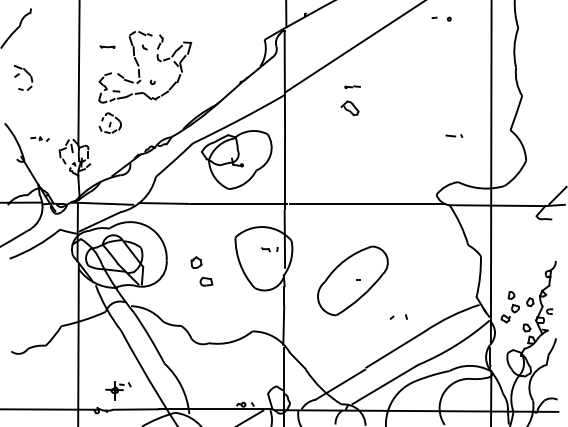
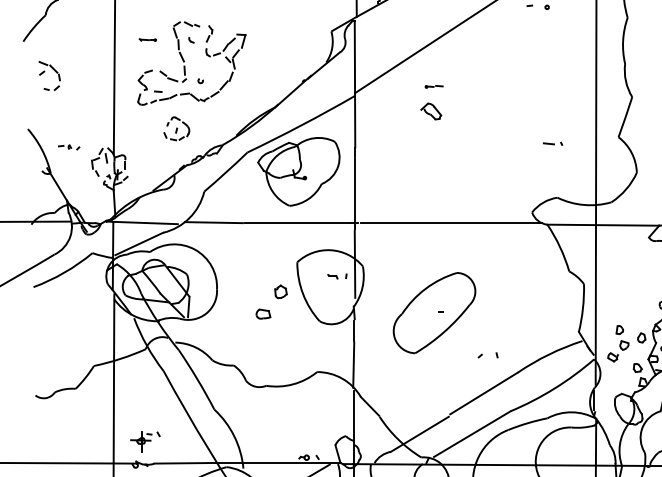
part: (109, 122) -> (175, 128), moved
part: (196, 262) -> (280, 291), moved
part: (118, 390) -> (145, 441), moved

